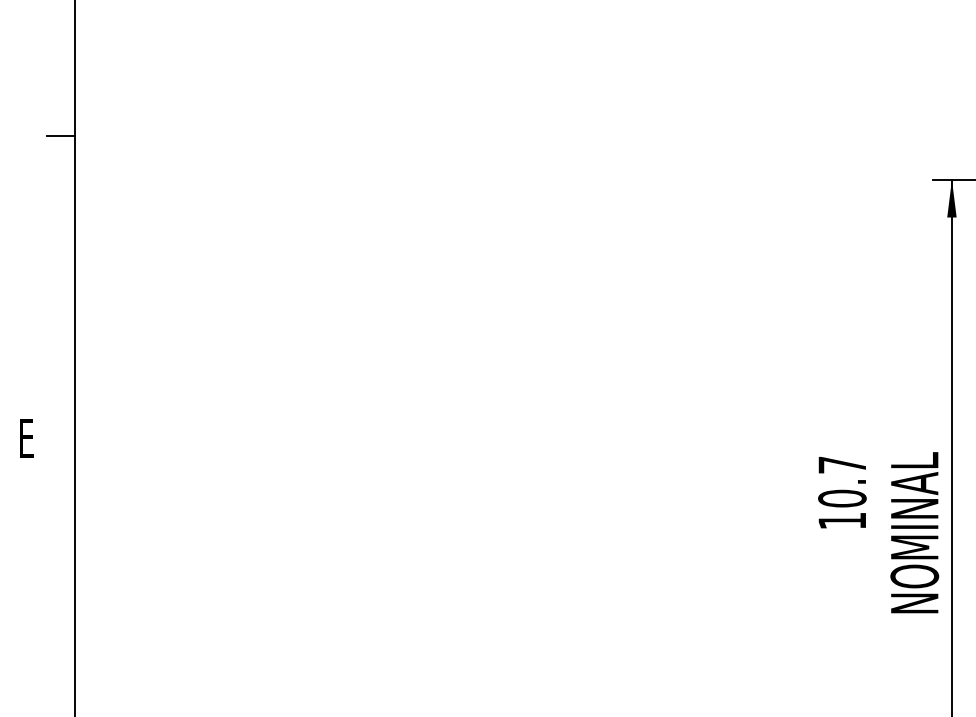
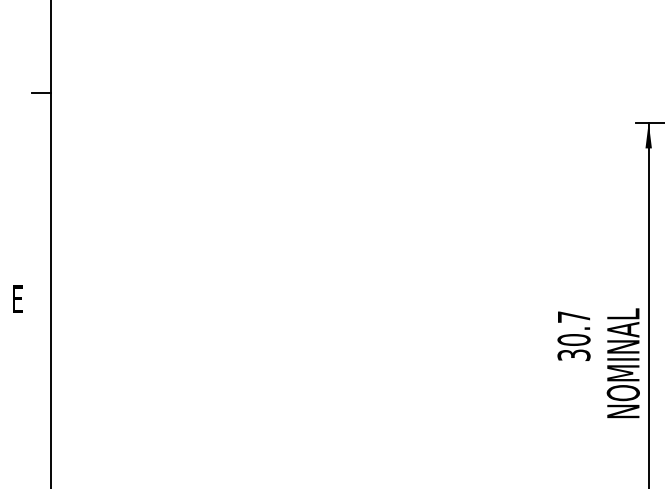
text: (841, 519) -> (573, 354), 10.7 -> 30.7

